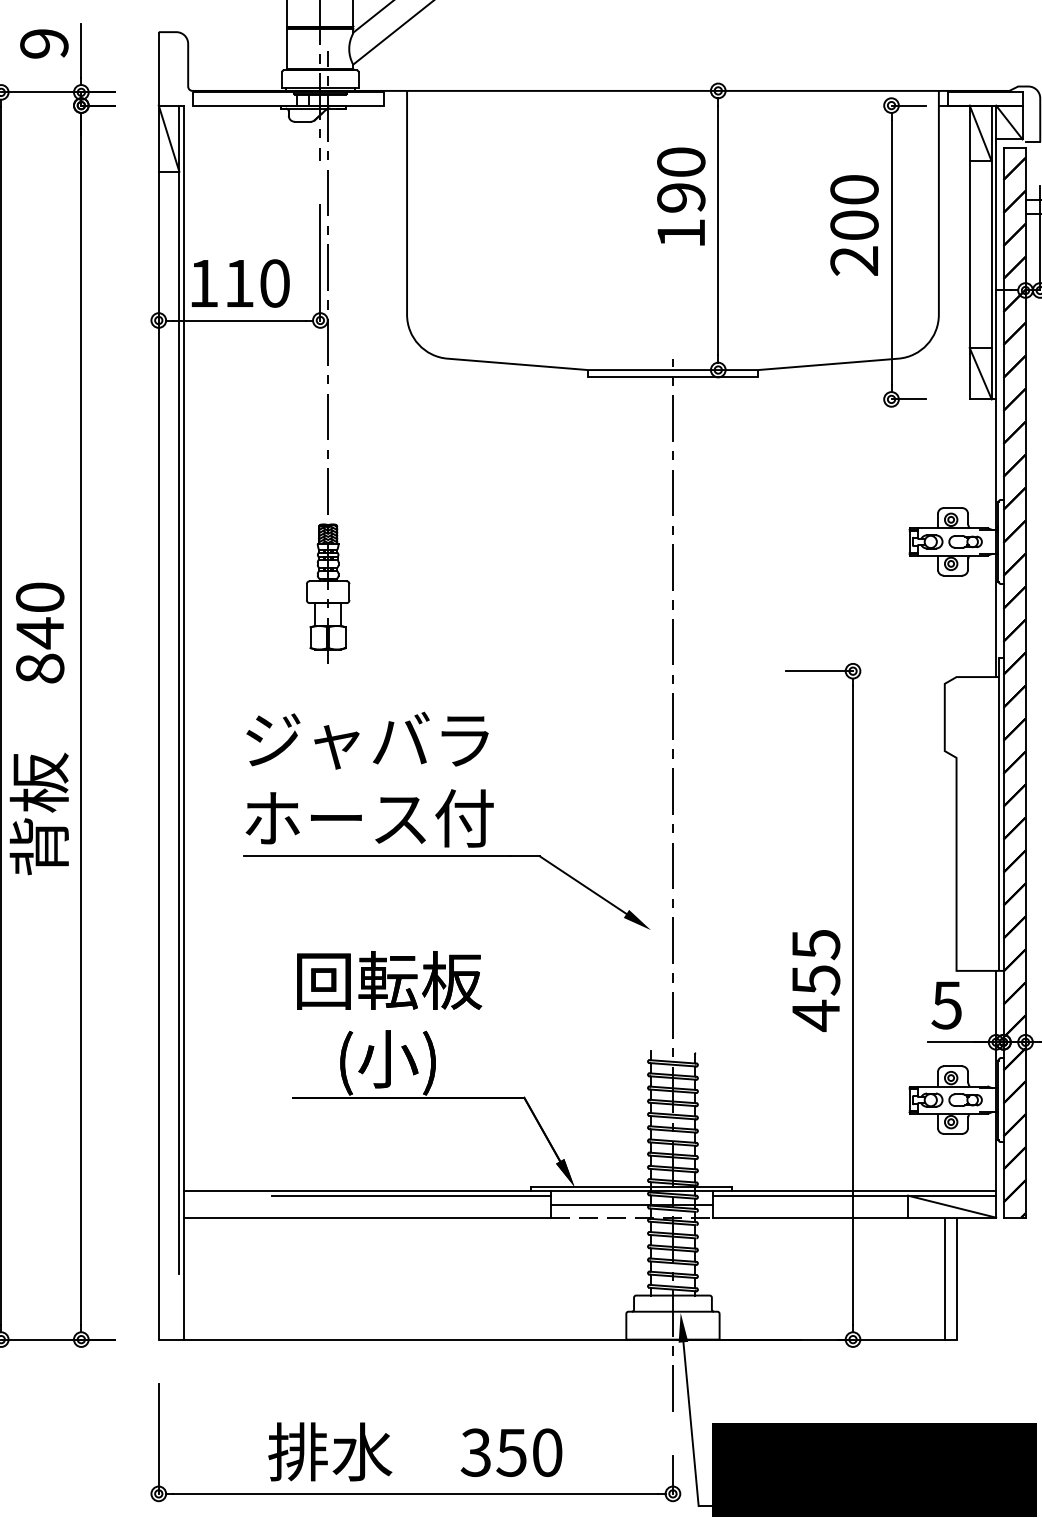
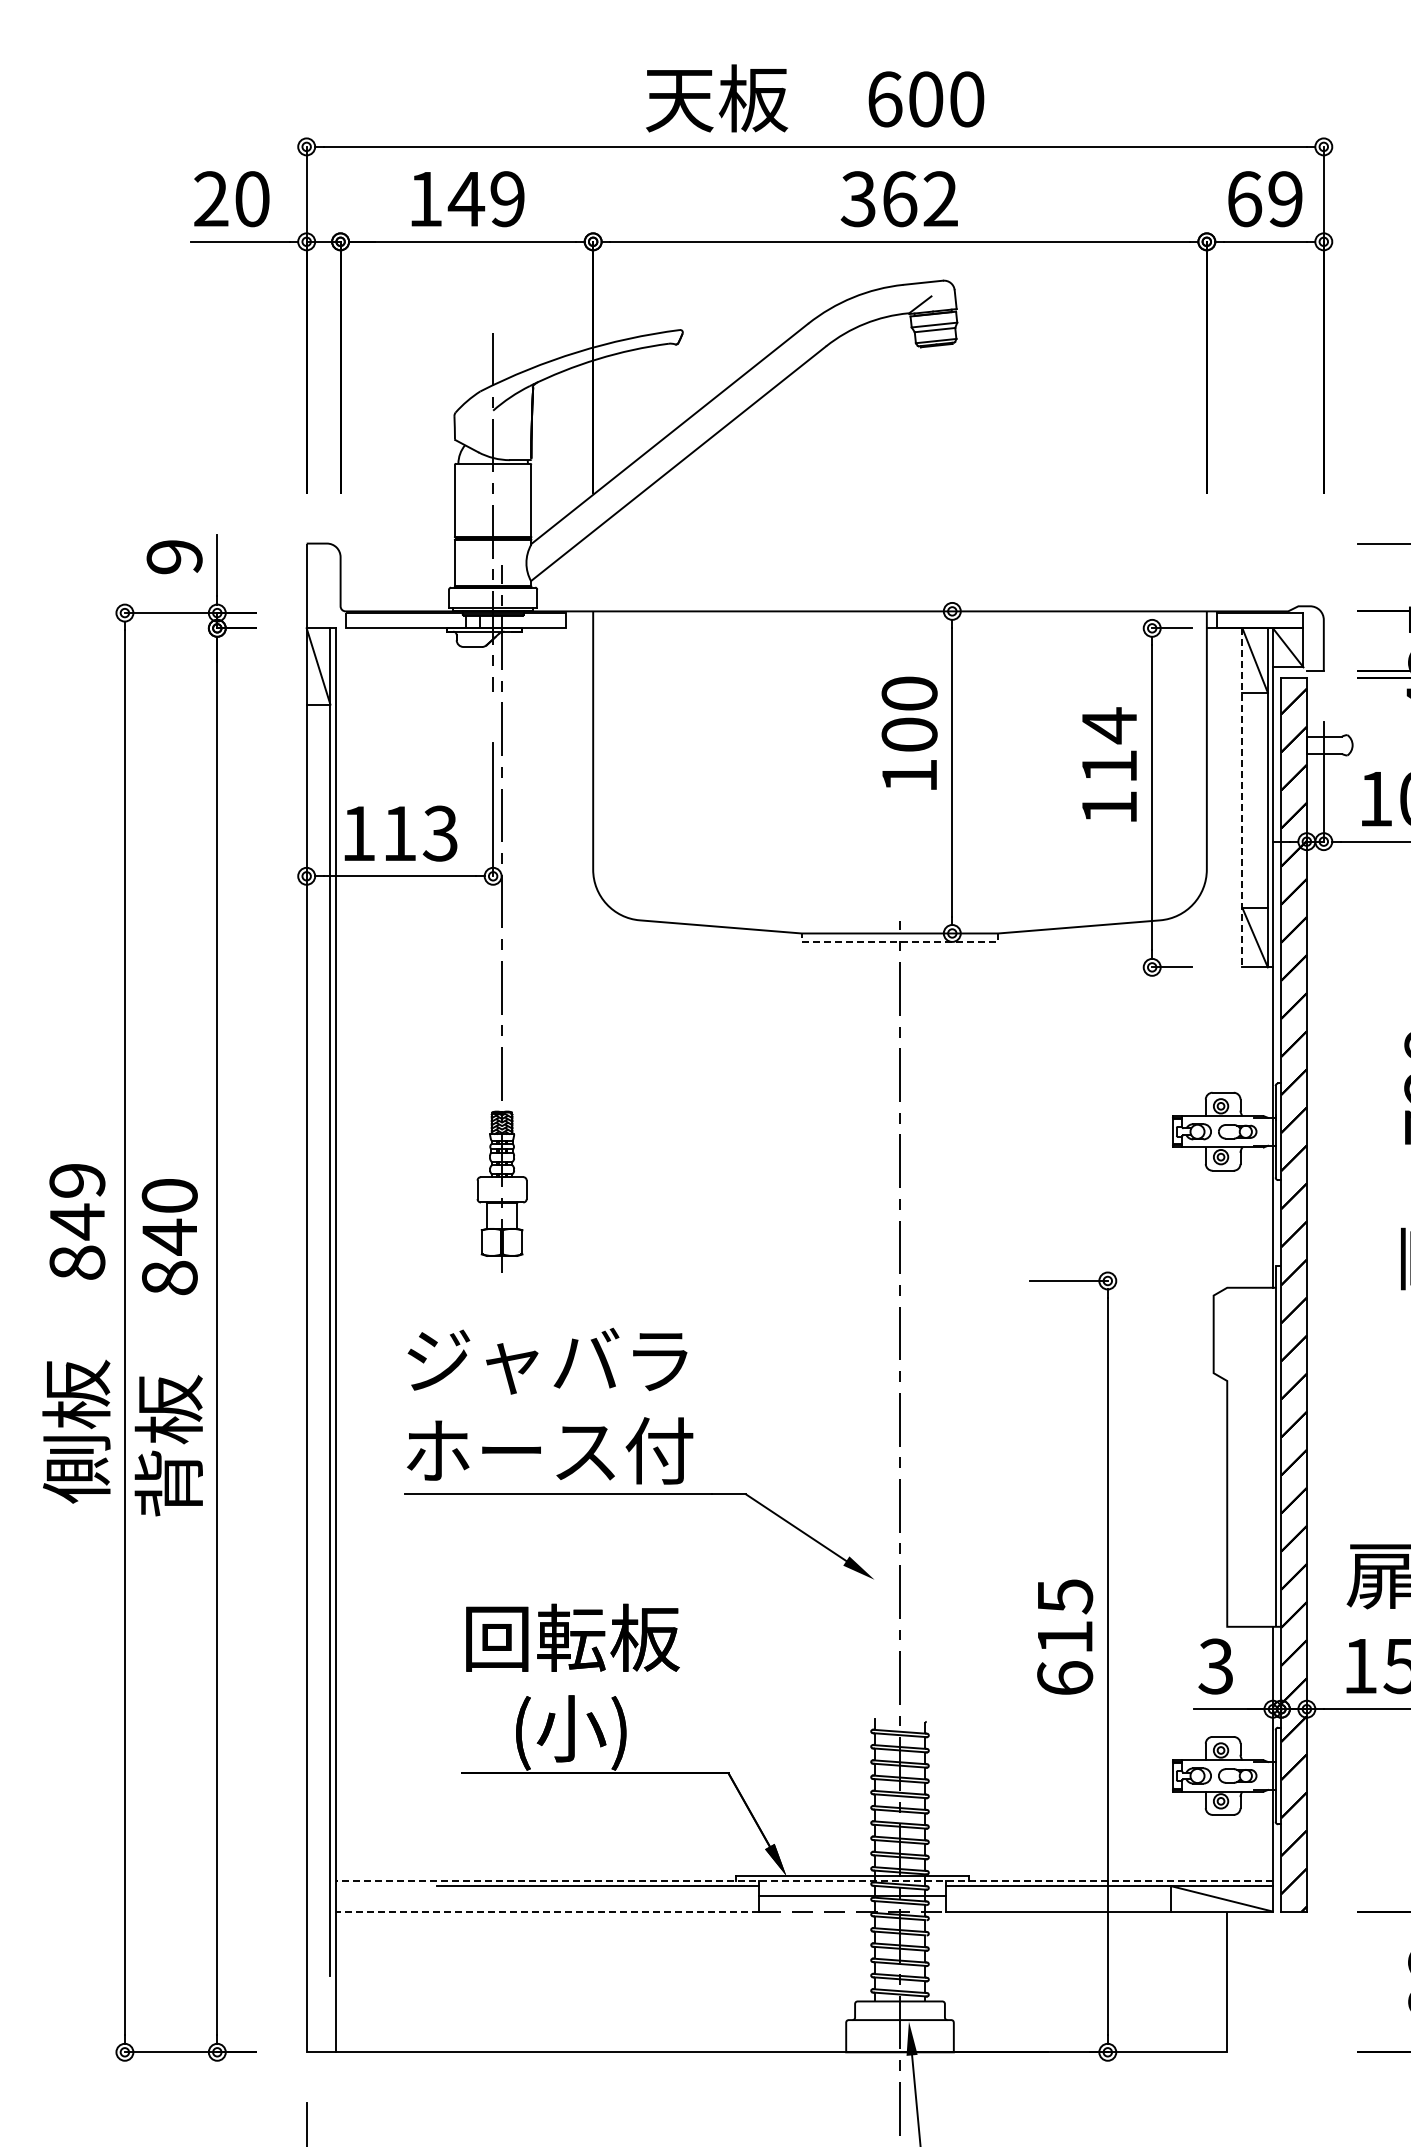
text: (681, 197) -> (909, 734), 190 -> 100
text: (854, 224) -> (1109, 765), 200 -> 114
line: (969, 252) -> (1242, 797), solid -> dashed
text: (273, 283) -> (439, 833), 110 -> 113
line: (672, 377) -> (899, 941), solid -> dashed
text: (816, 998) -> (1065, 1658), 455 -> 615
text: (946, 1005) -> (1215, 1666), 5 -> 3
line: (590, 1191) -> (804, 1881), solid -> dashed
line: (367, 1217) -> (547, 1911), solid -> dashed
line: (944, 1278) -> (1213, 1981), removed

